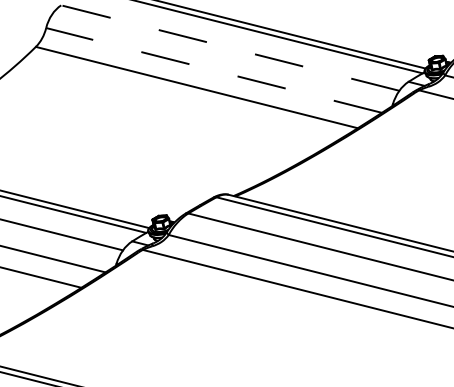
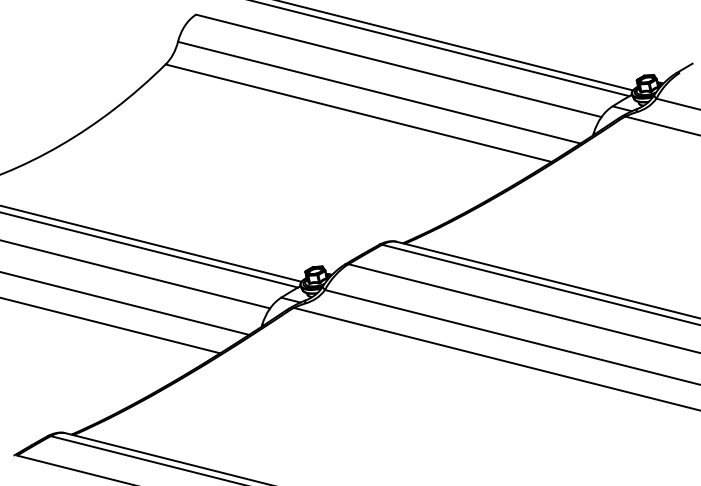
line: (230, 47) -> (398, 65), dashed -> solid
line: (214, 70) -> (379, 92), dashed -> solid

